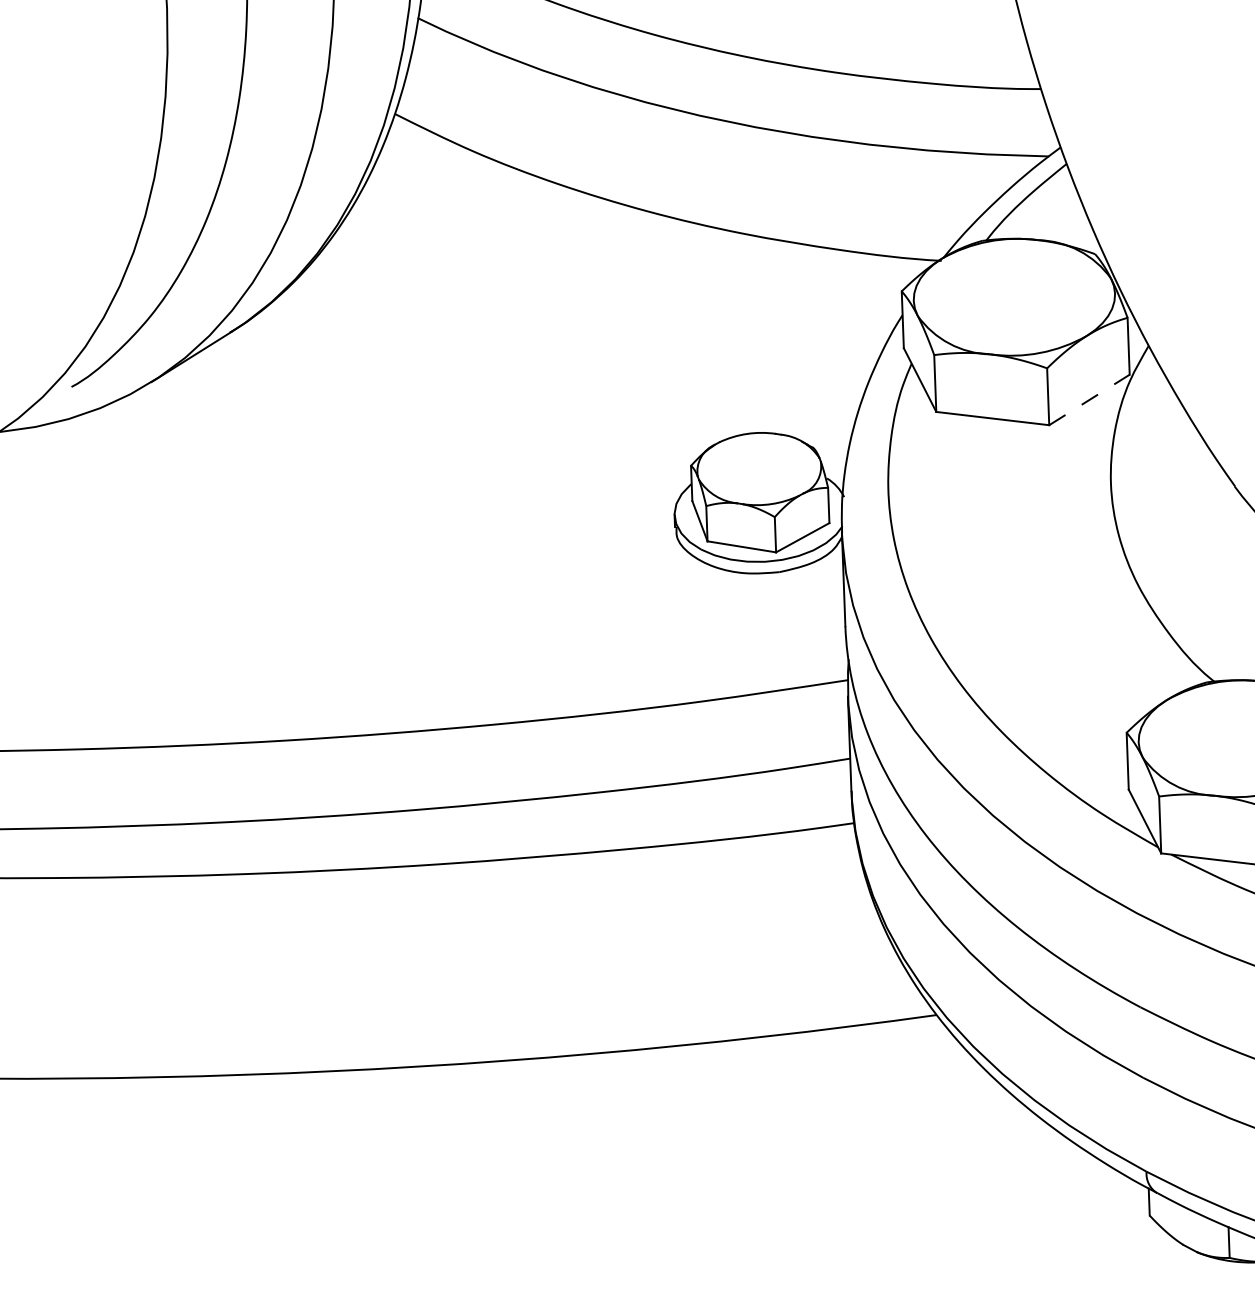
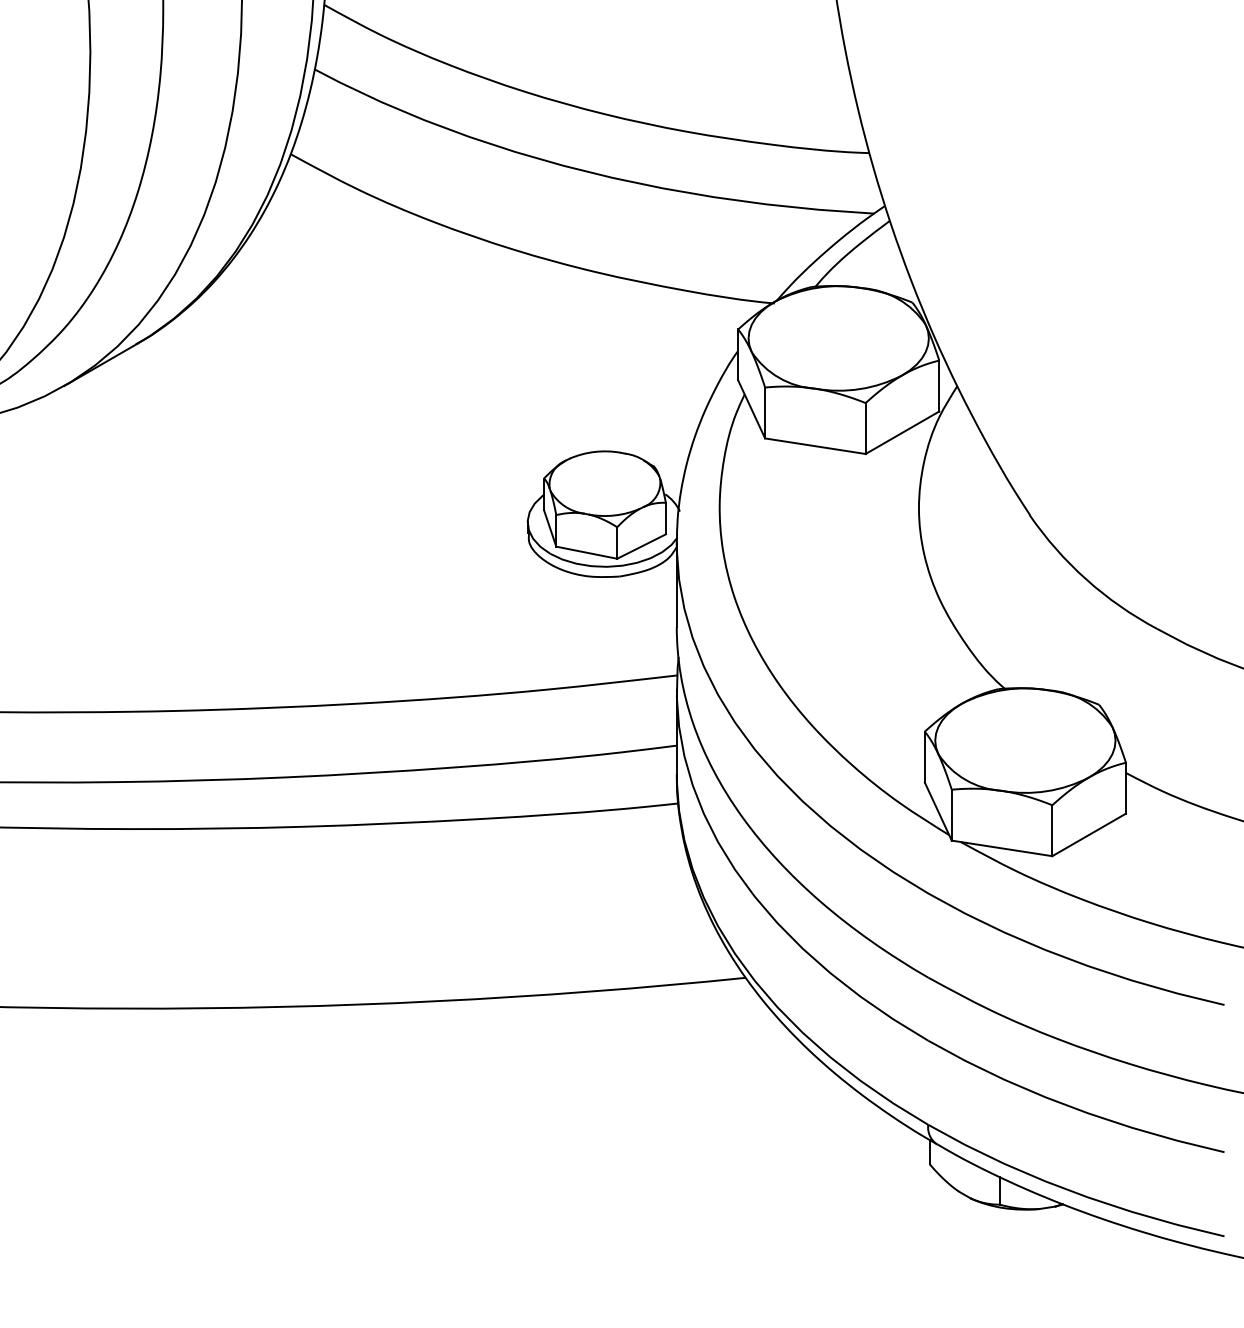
line: (1089, 399) -> (902, 432), dashed -> solid

